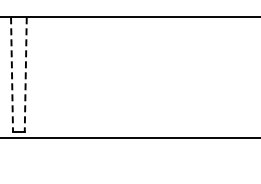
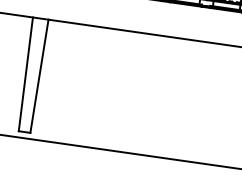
line: (12, 75) -> (26, 75), dashed -> solid
line: (25, 75) -> (39, 77), dashed -> solid

